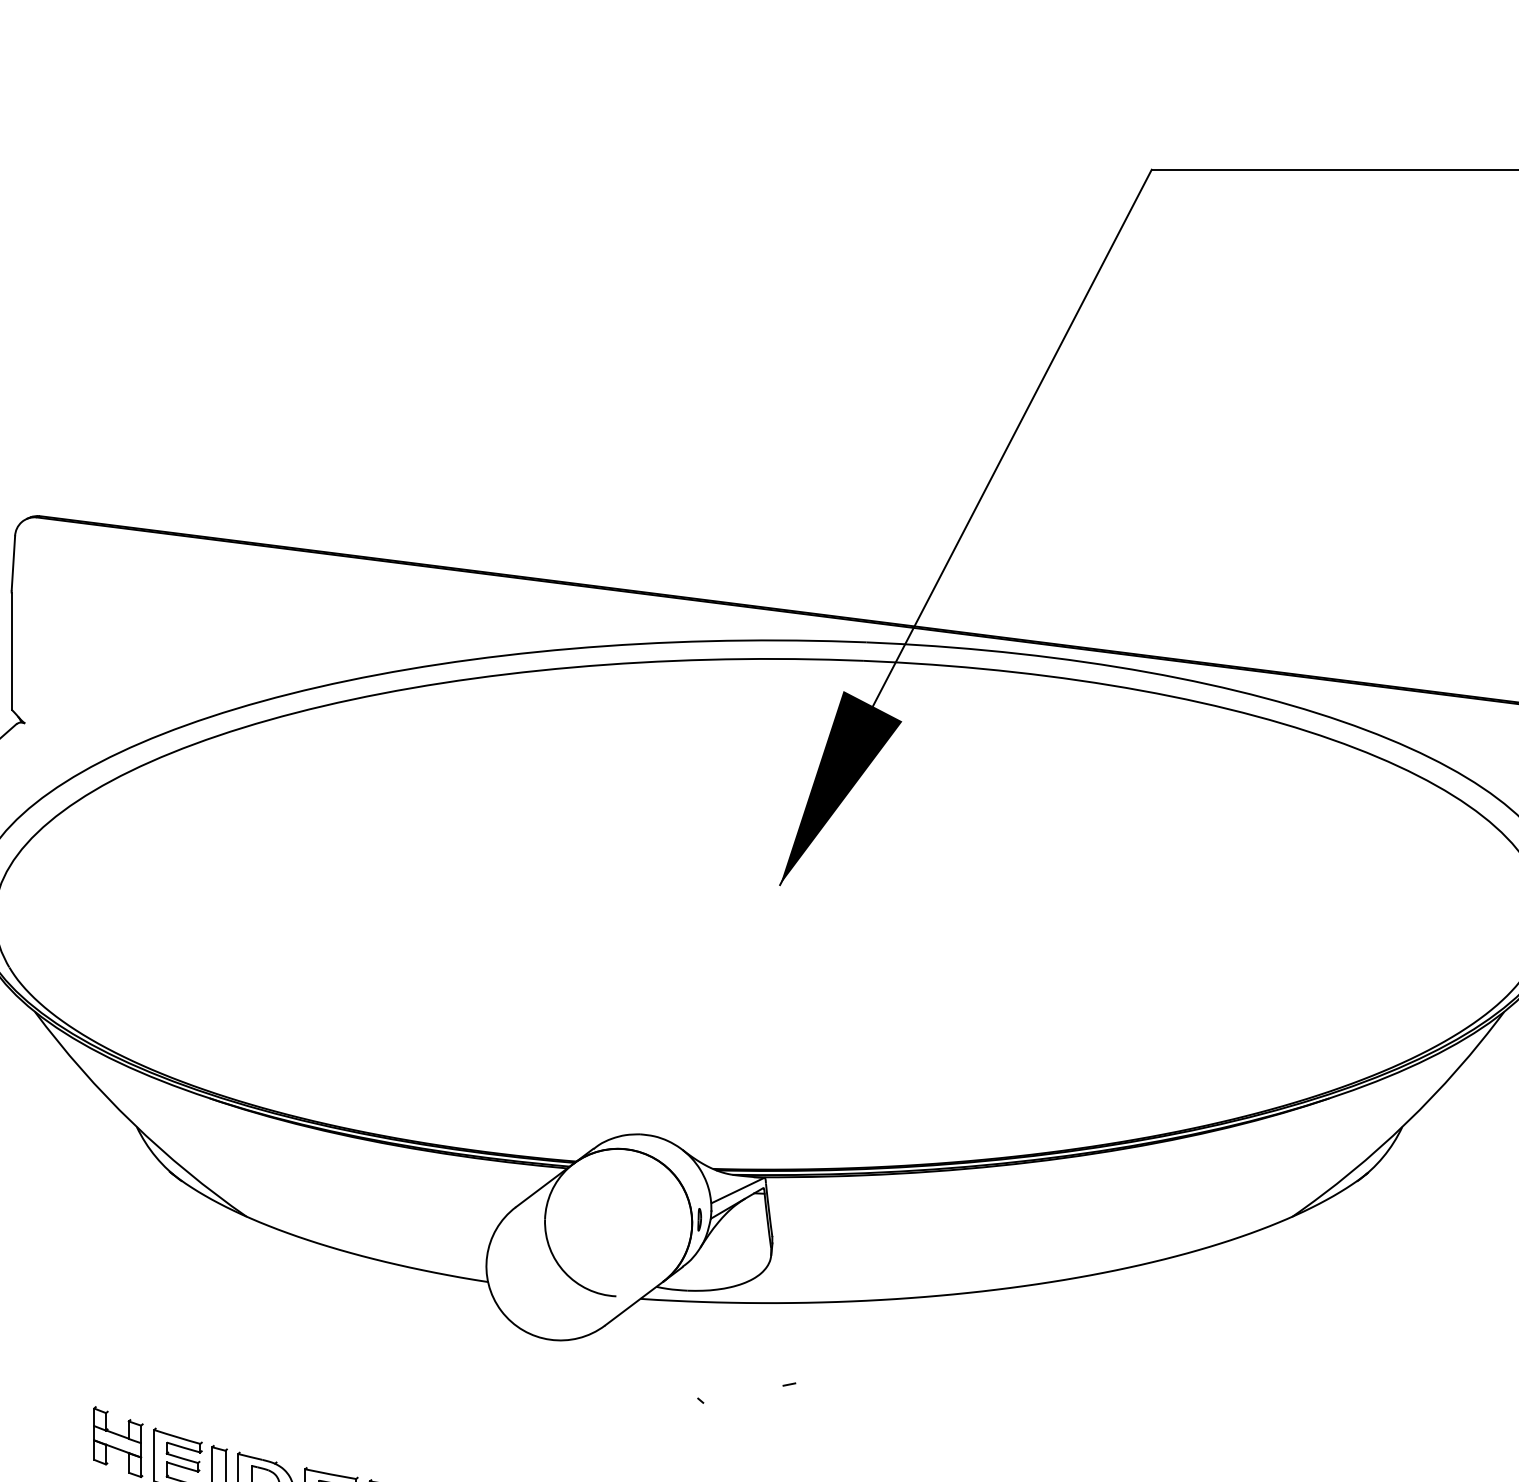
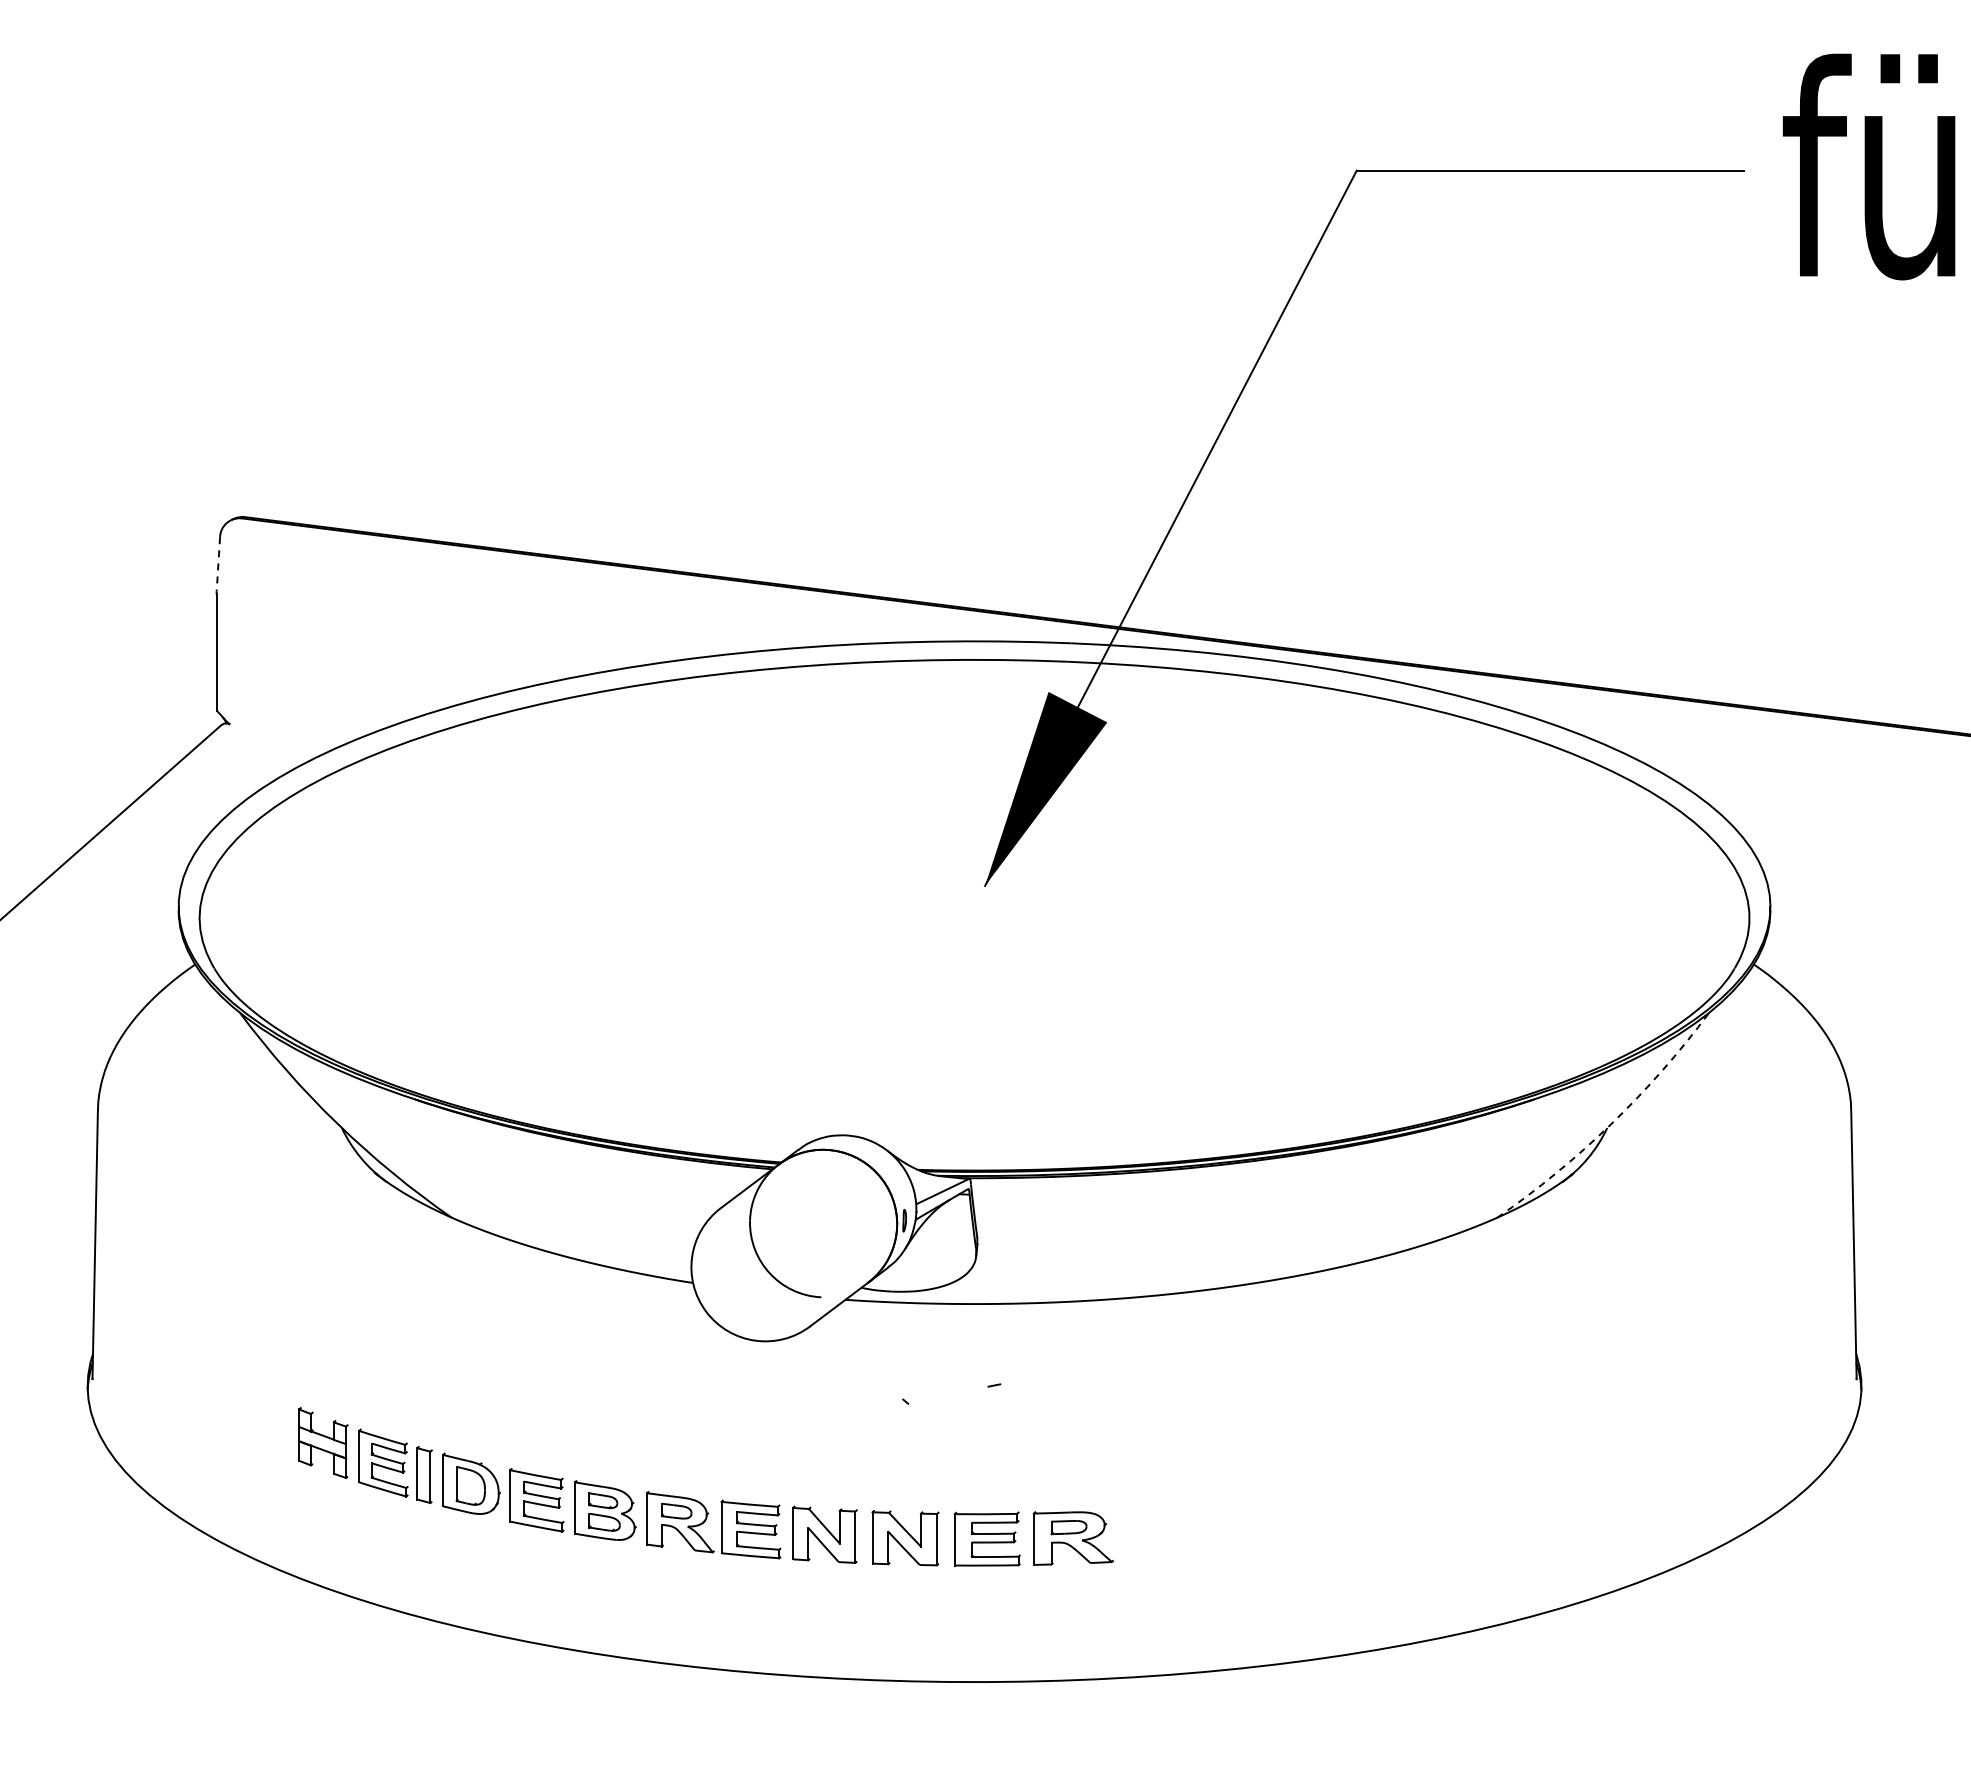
line: (13, 563) -> (218, 564), solid -> dashed
arc: (1406, 1123) -> (1611, 1124), solid -> dashed

